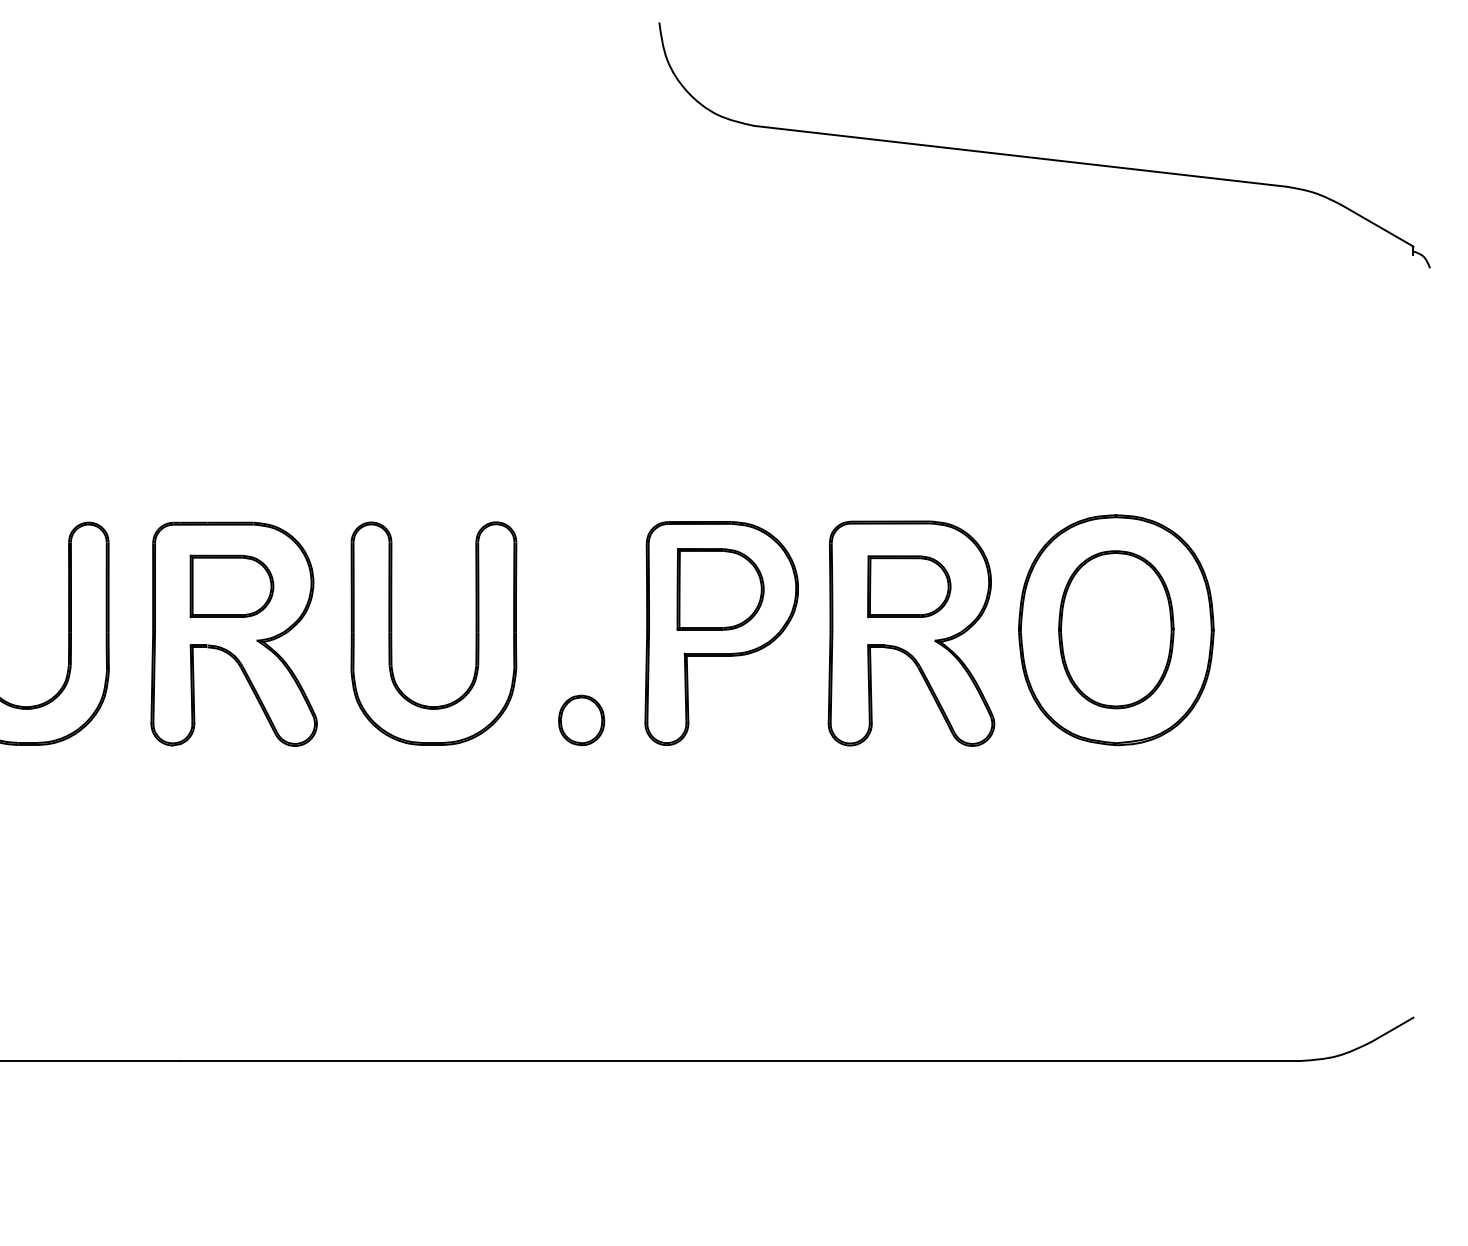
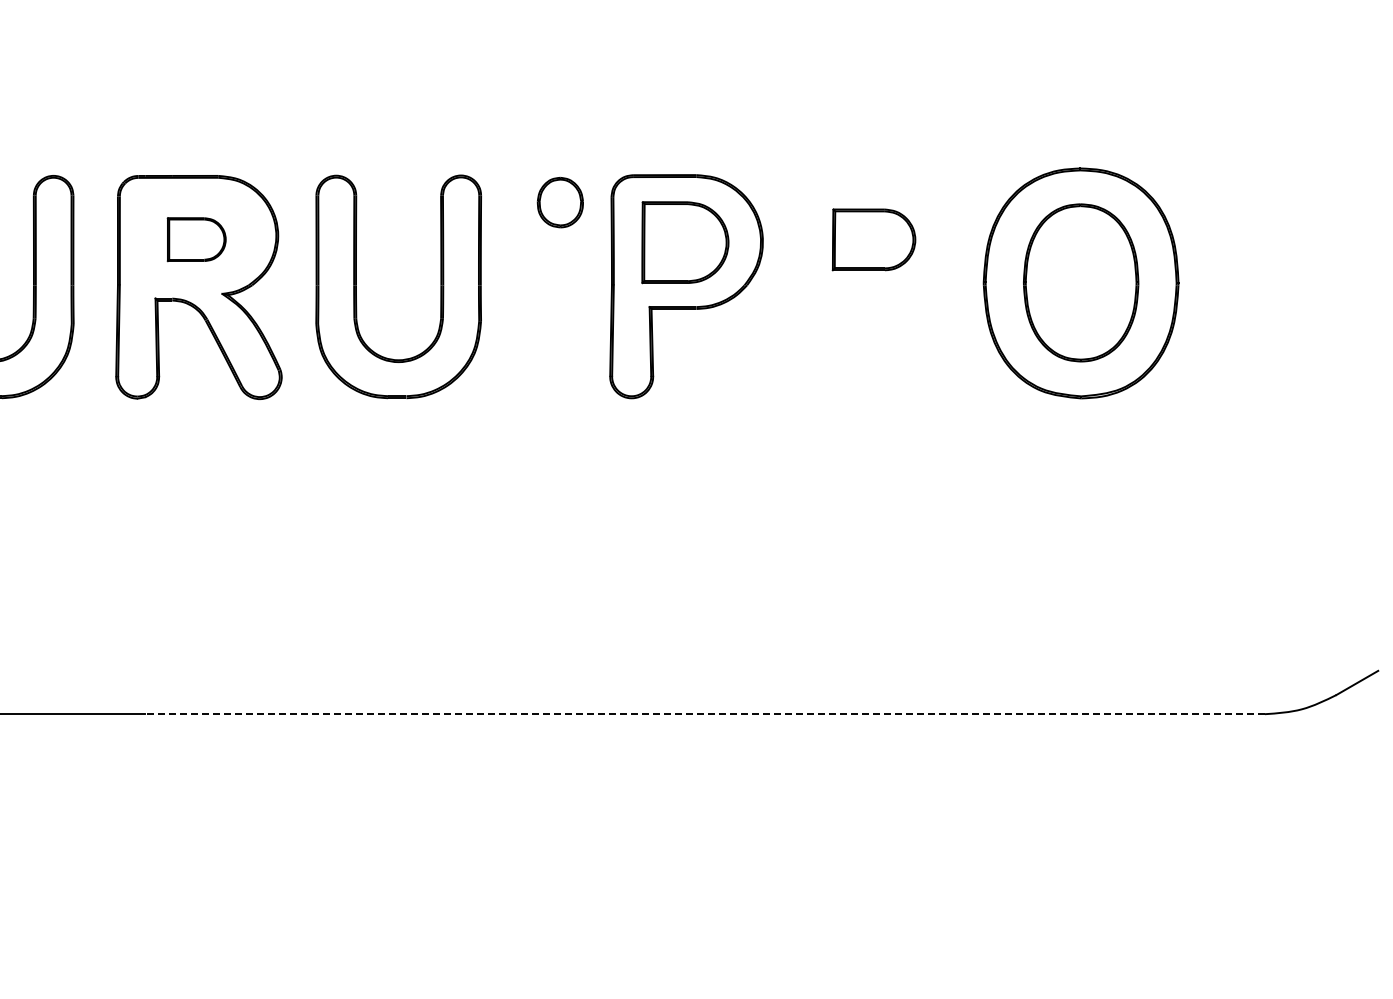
part: (231, 586) -> (196, 239), size x0.7
part: (911, 633) -> (876, 286), removed
part: (581, 720) -> (560, 202), moved
line: (740, 1061) -> (705, 714), solid -> dashed

